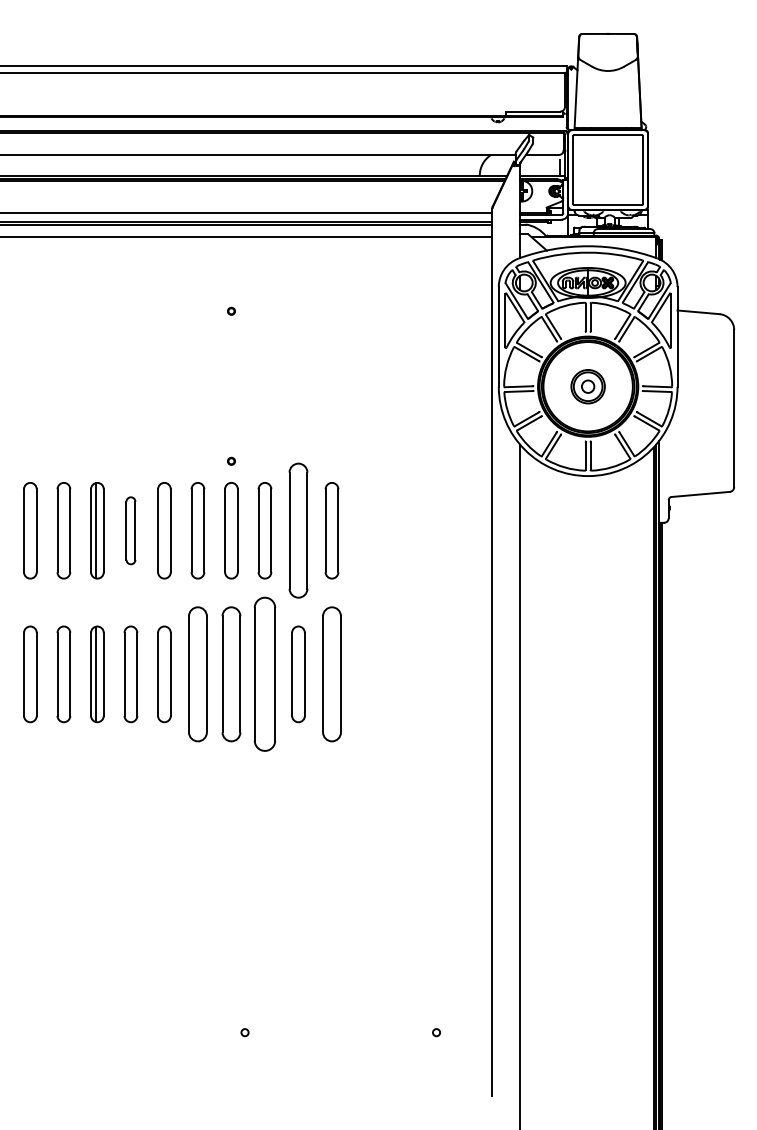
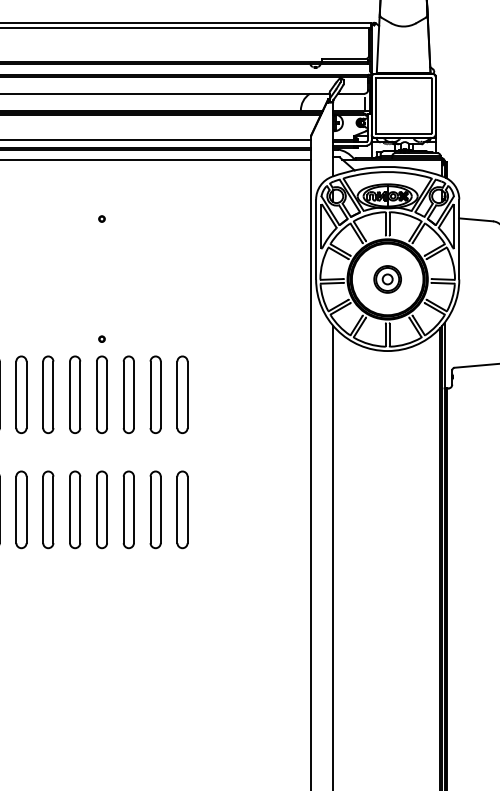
part: (130, 530) -> (21, 394), size x1.43
part: (298, 530) -> (155, 394), size x0.71
part: (197, 674) -> (74, 509), size x0.71
part: (231, 674) -> (102, 509), size x0.71
part: (264, 674) -> (128, 509), size x0.62
part: (331, 674) -> (182, 509), size x0.71

